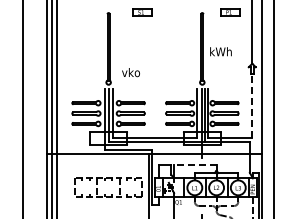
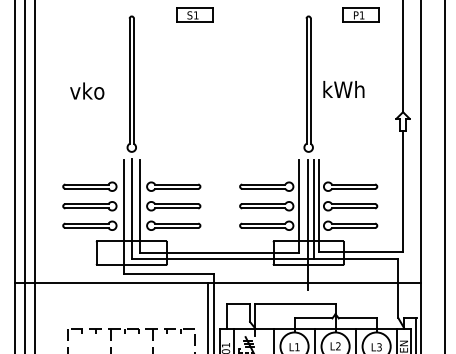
text: (130, 72) -> (86, 90), moved
line: (252, 105) -> (403, 191), dashed -> solid
line: (194, 165) -> (293, 304), dashed -> solid

